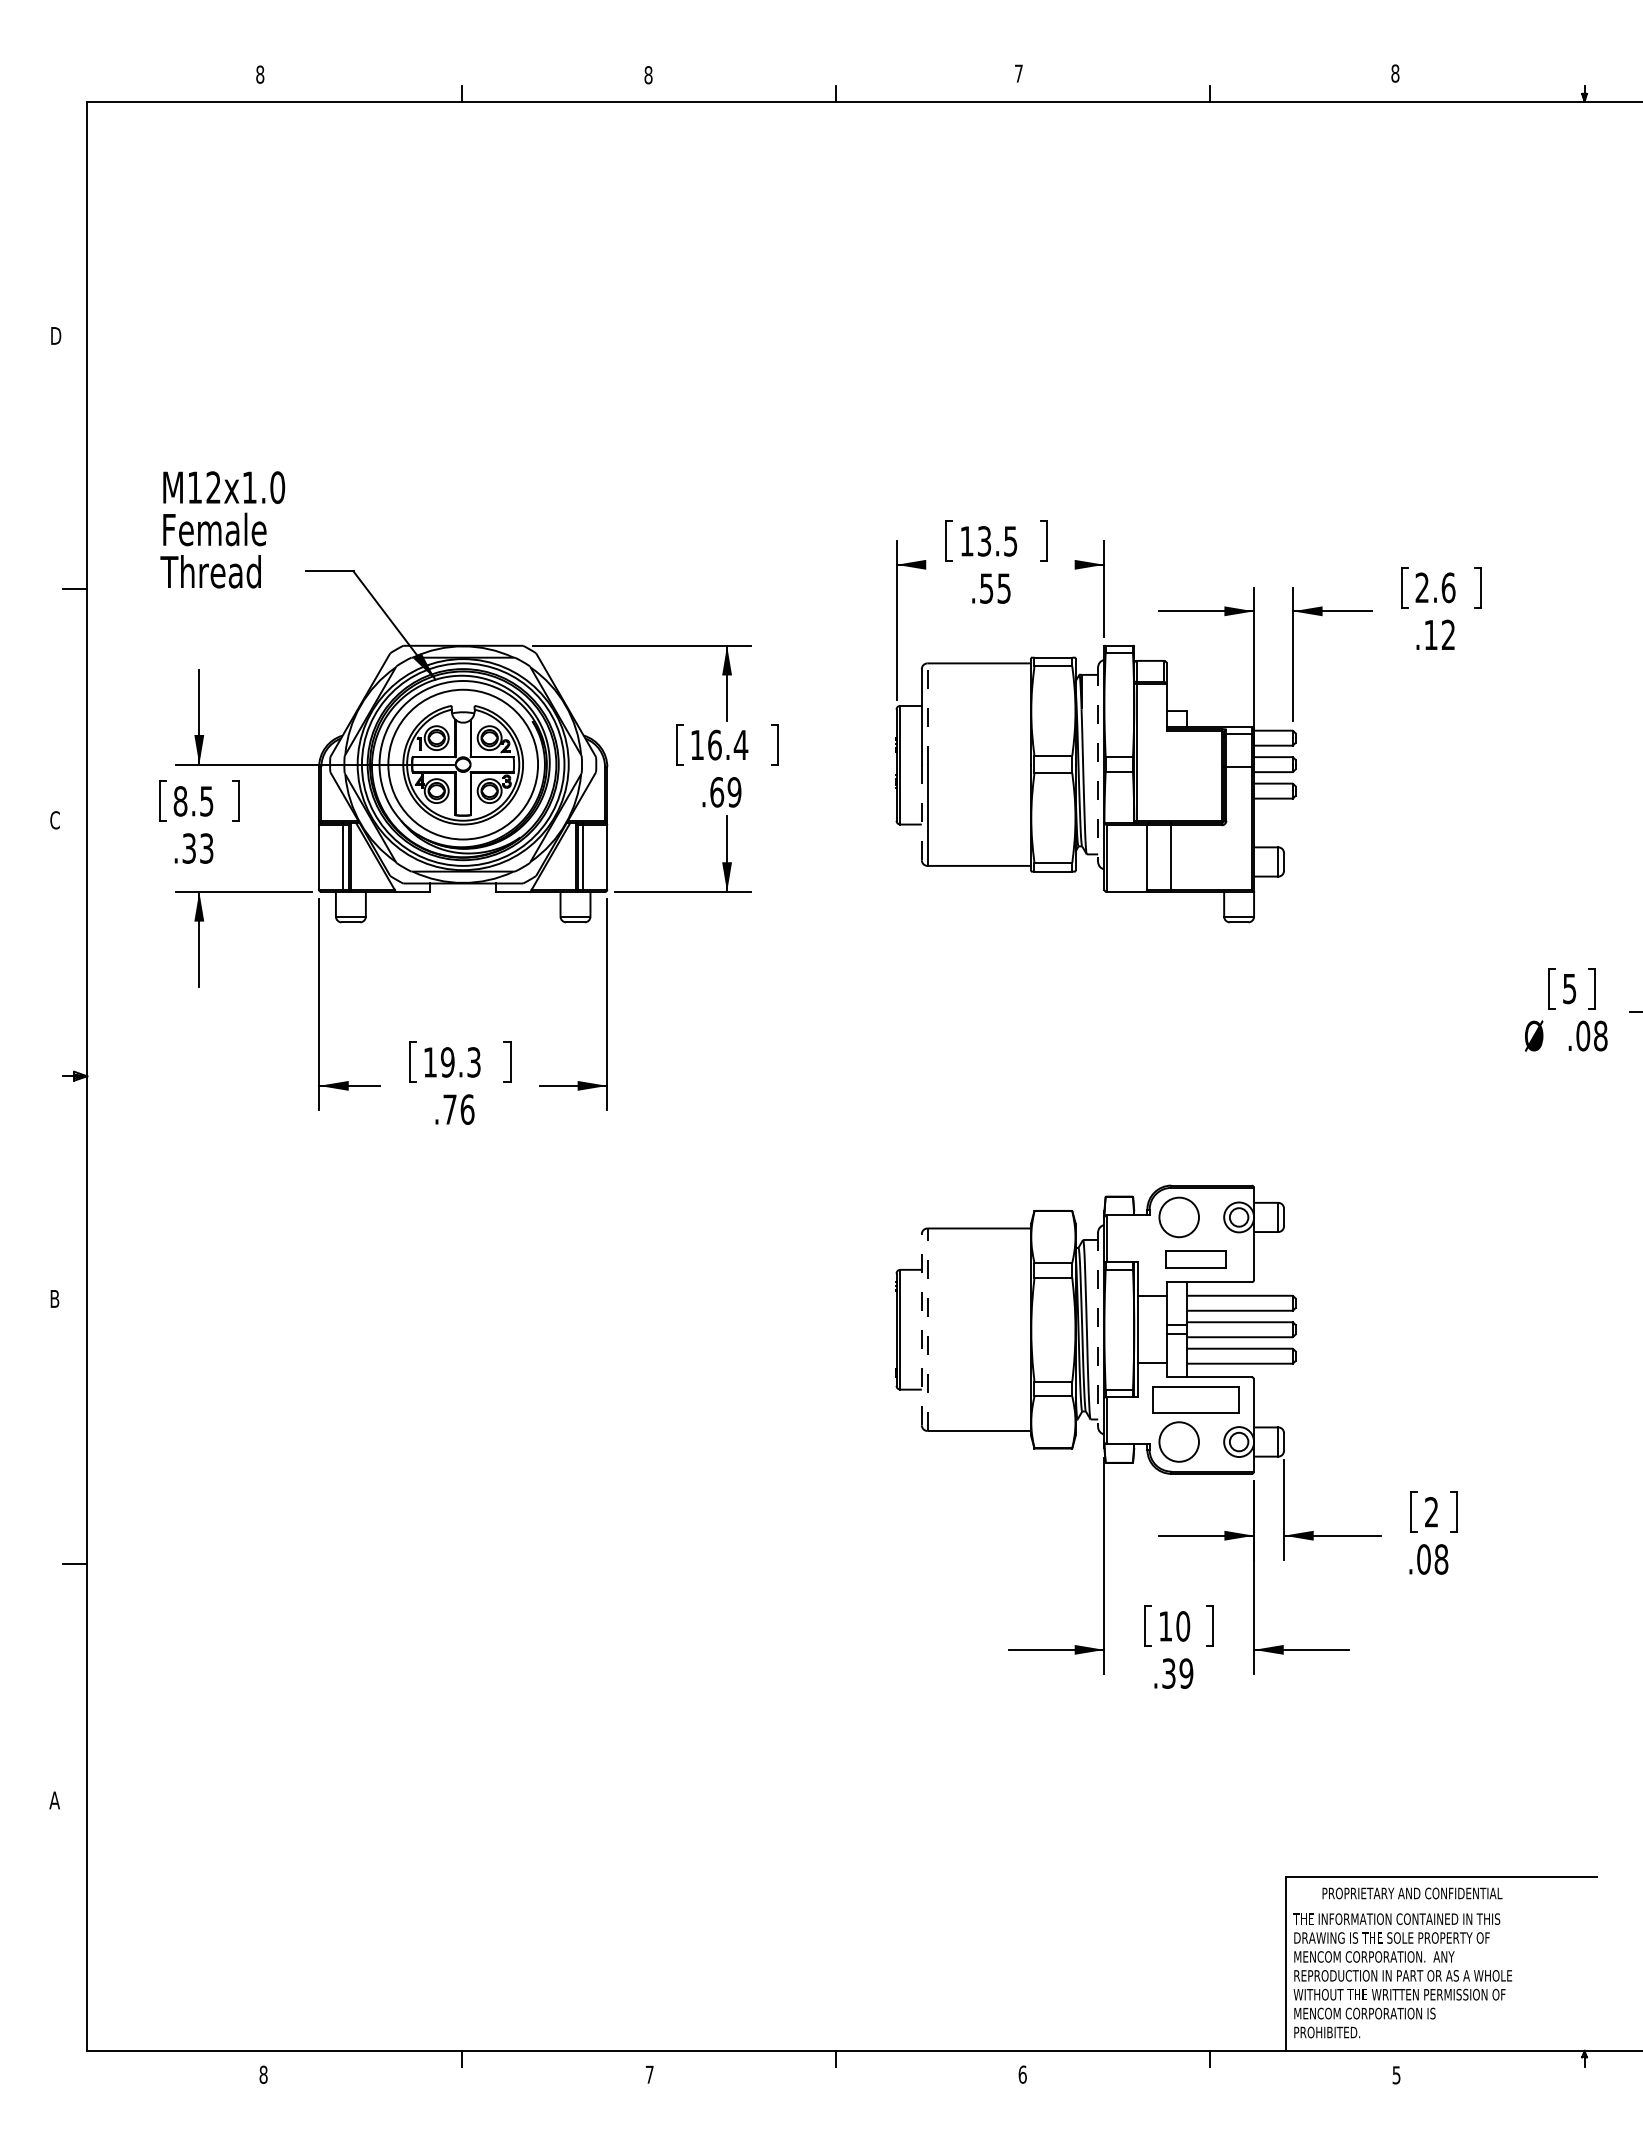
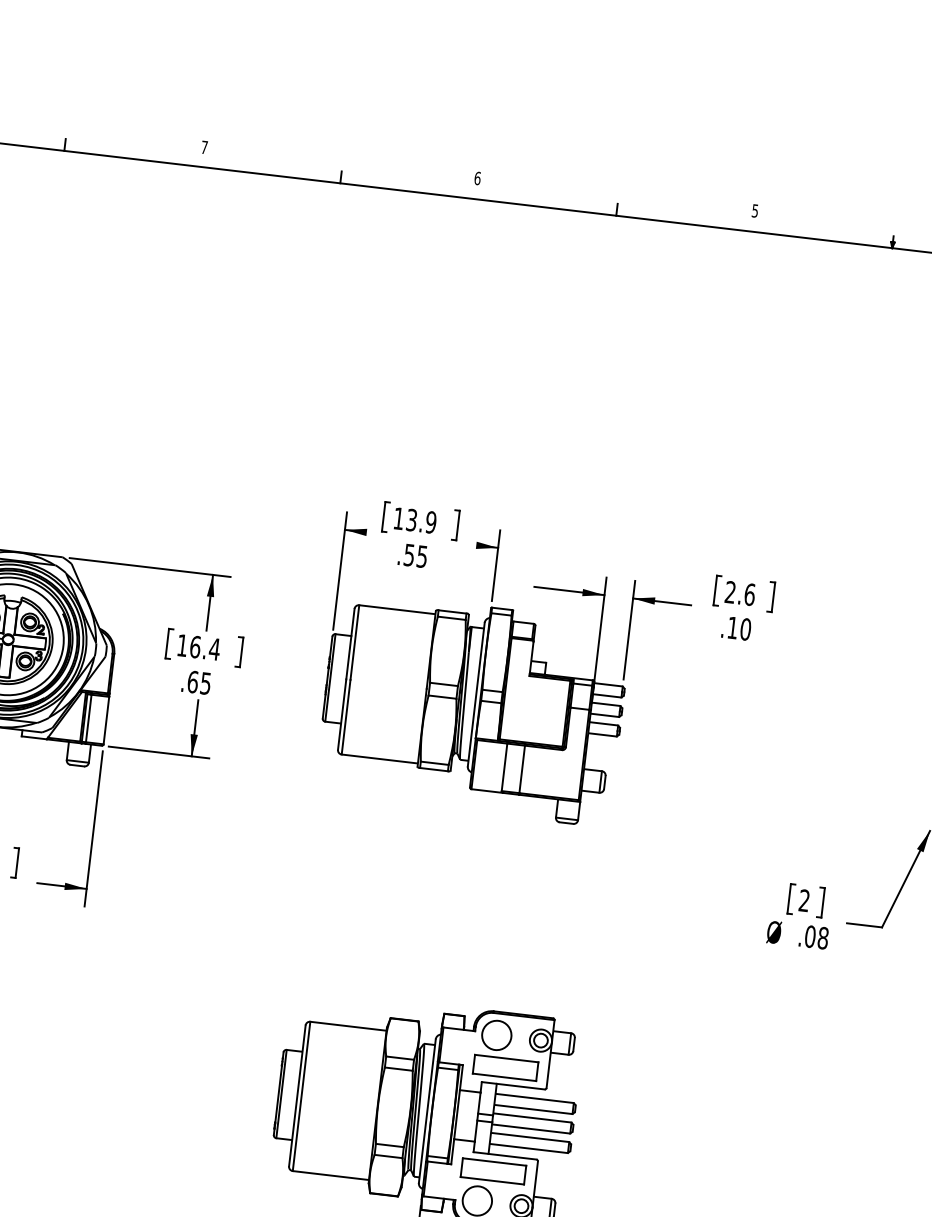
text: (1018, 73) -> (477, 178), 7 -> 6
text: (1395, 73) -> (755, 210), 8 -> 5
text: (648, 75) -> (204, 147), 8 -> 7
text: (1010, 541) -> (430, 522), 13.5 -> 13.9
text: (1448, 634) -> (745, 629), .12 -> .10
line: (927, 714) -> (354, 642), dashed -> solid
line: (1098, 765) -> (476, 695), dashed -> solid
text: (734, 792) -> (205, 683), .69 -> .65
line: (921, 812) -> (341, 714), dashed -> solid
text: (1569, 988) -> (804, 900), 5 -> 2
part: (1195, 1259) -> (505, 1067), size x1.43
line: (921, 1329) -> (297, 1095), dashed -> solid
line: (927, 1329) -> (301, 1096), dashed -> solid
line: (1098, 1330) -> (427, 1111), dashed -> solid

